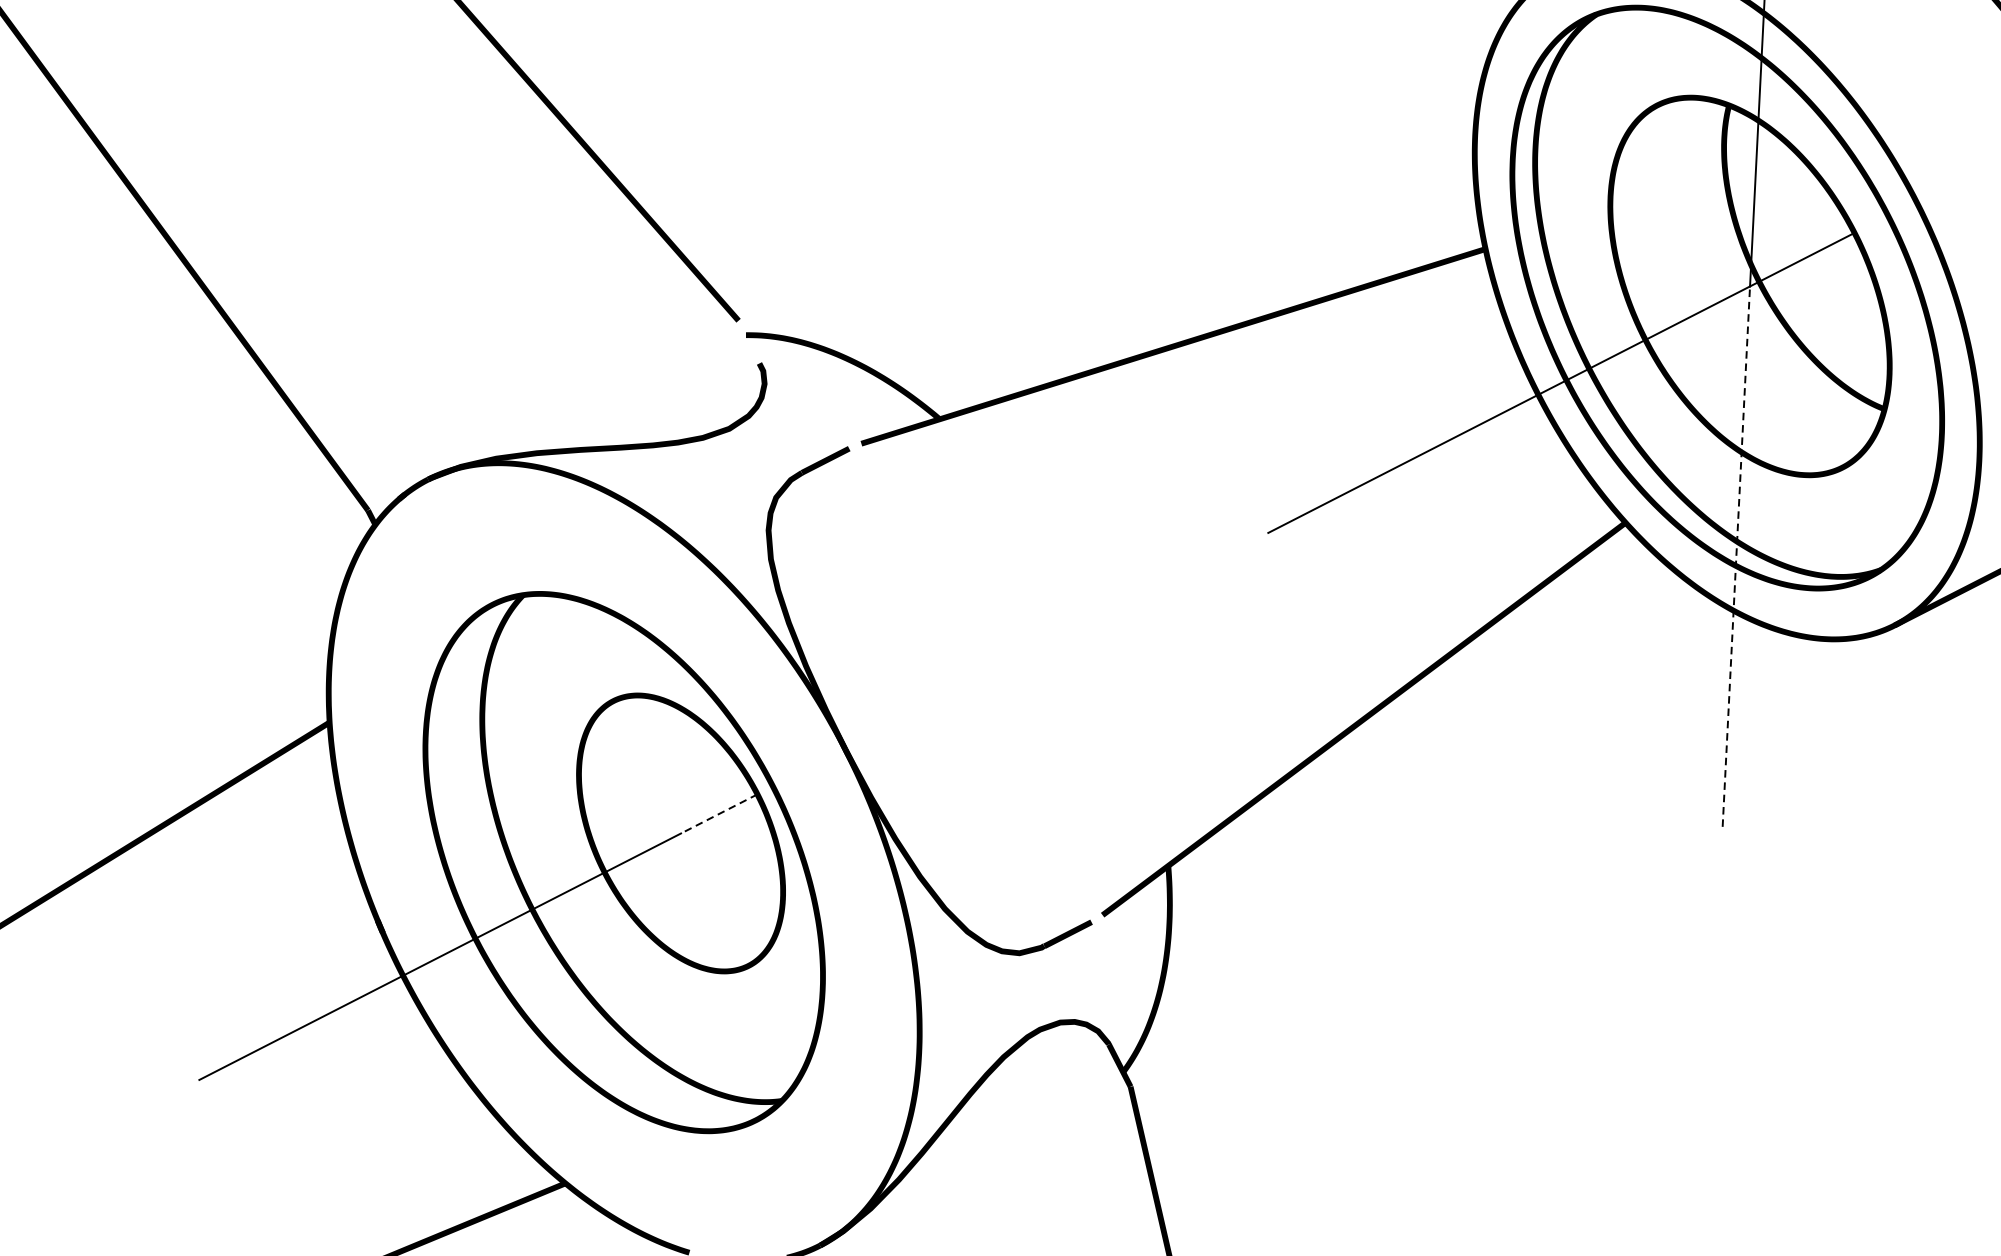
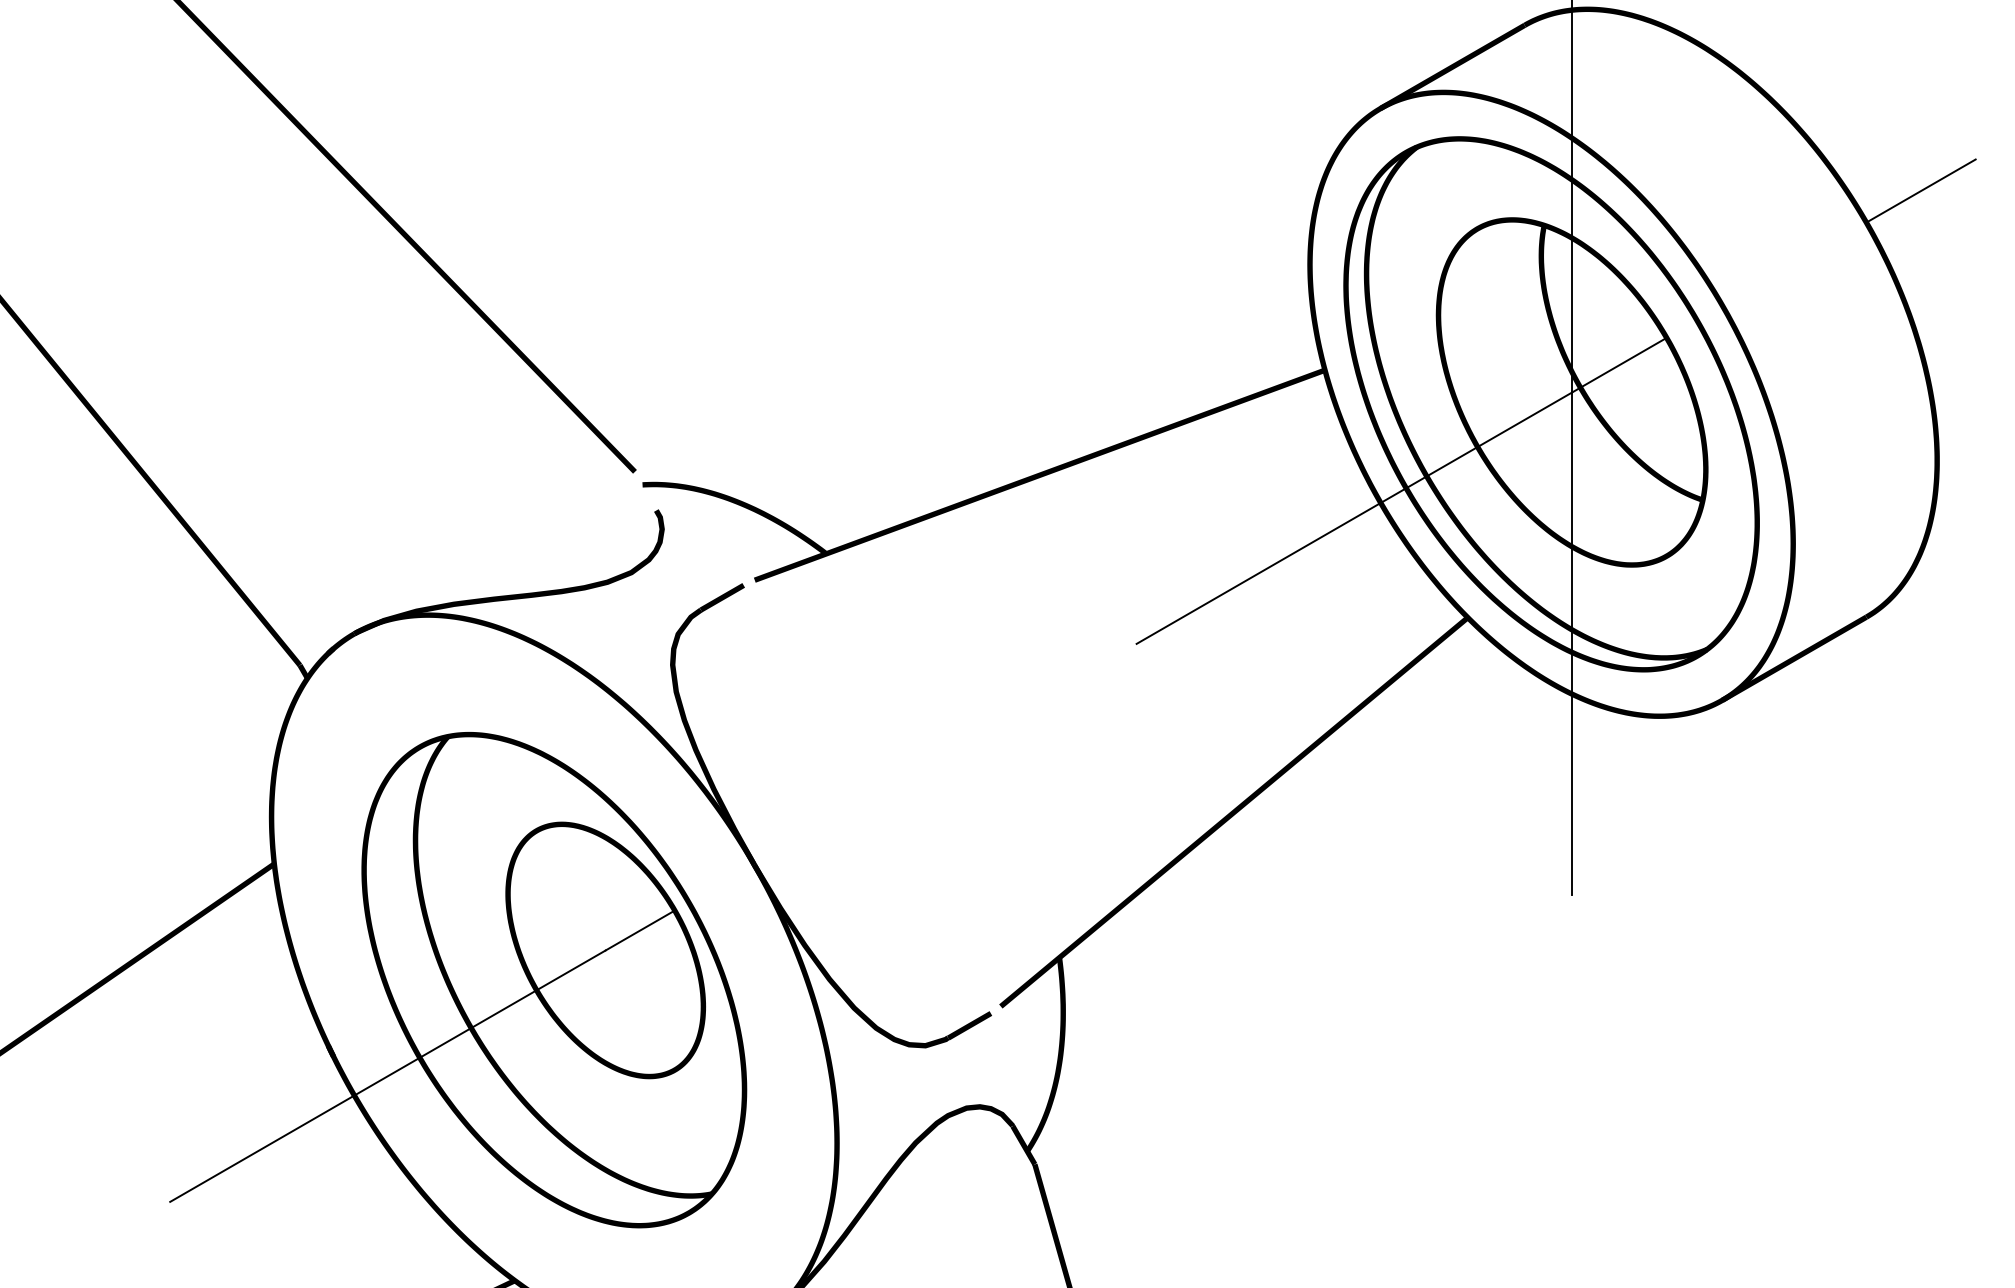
line: (1736, 556) -> (1572, 643), dashed -> solid
line: (719, 813) -> (640, 930), dashed -> solid

